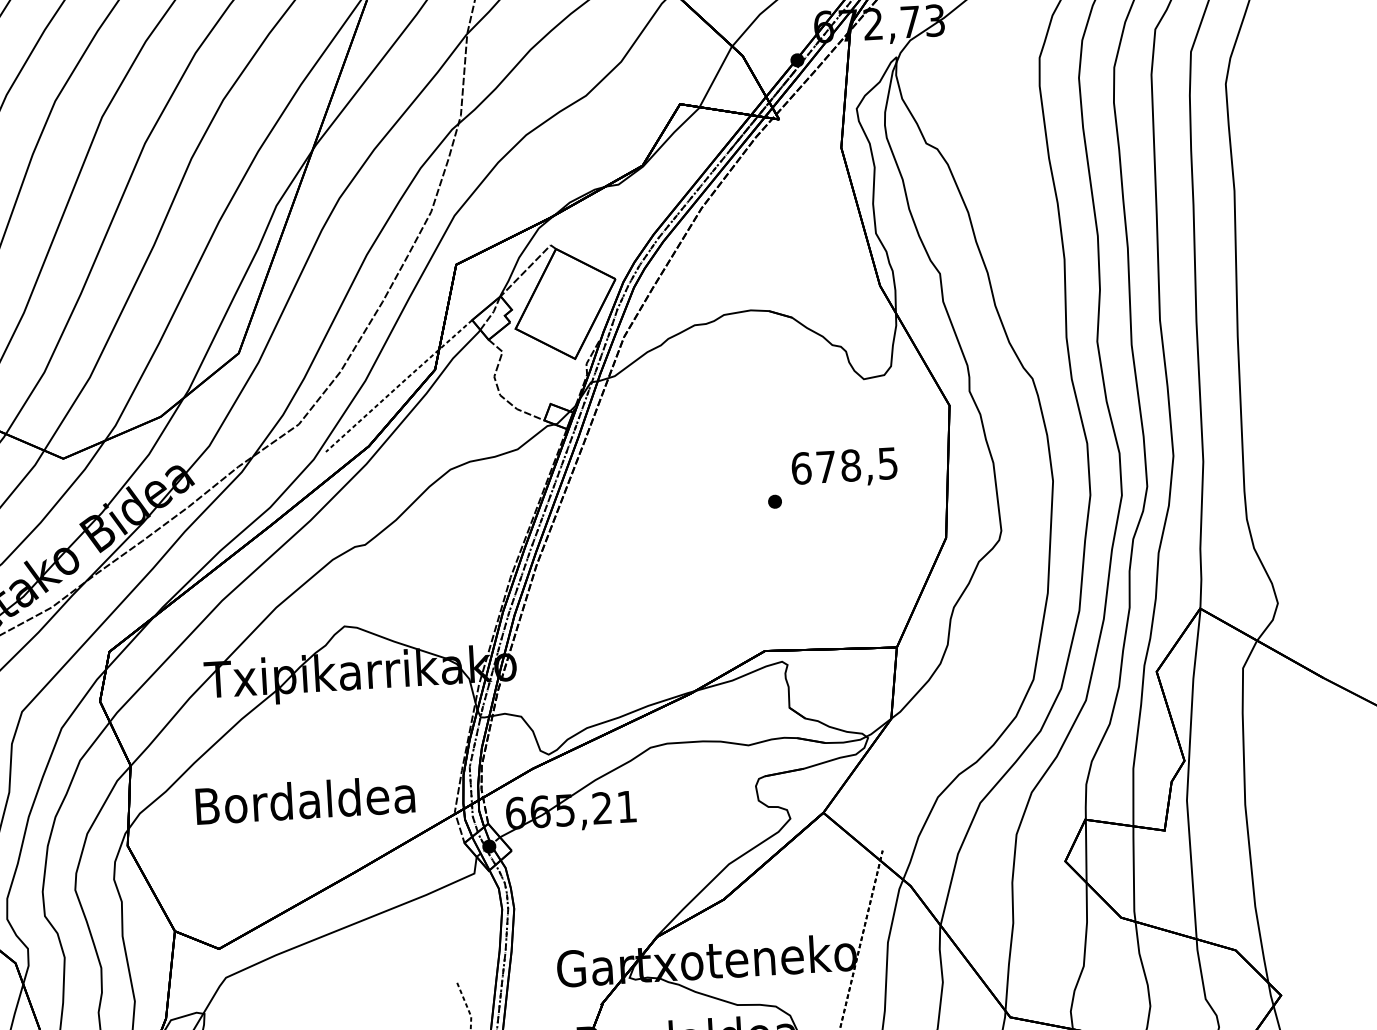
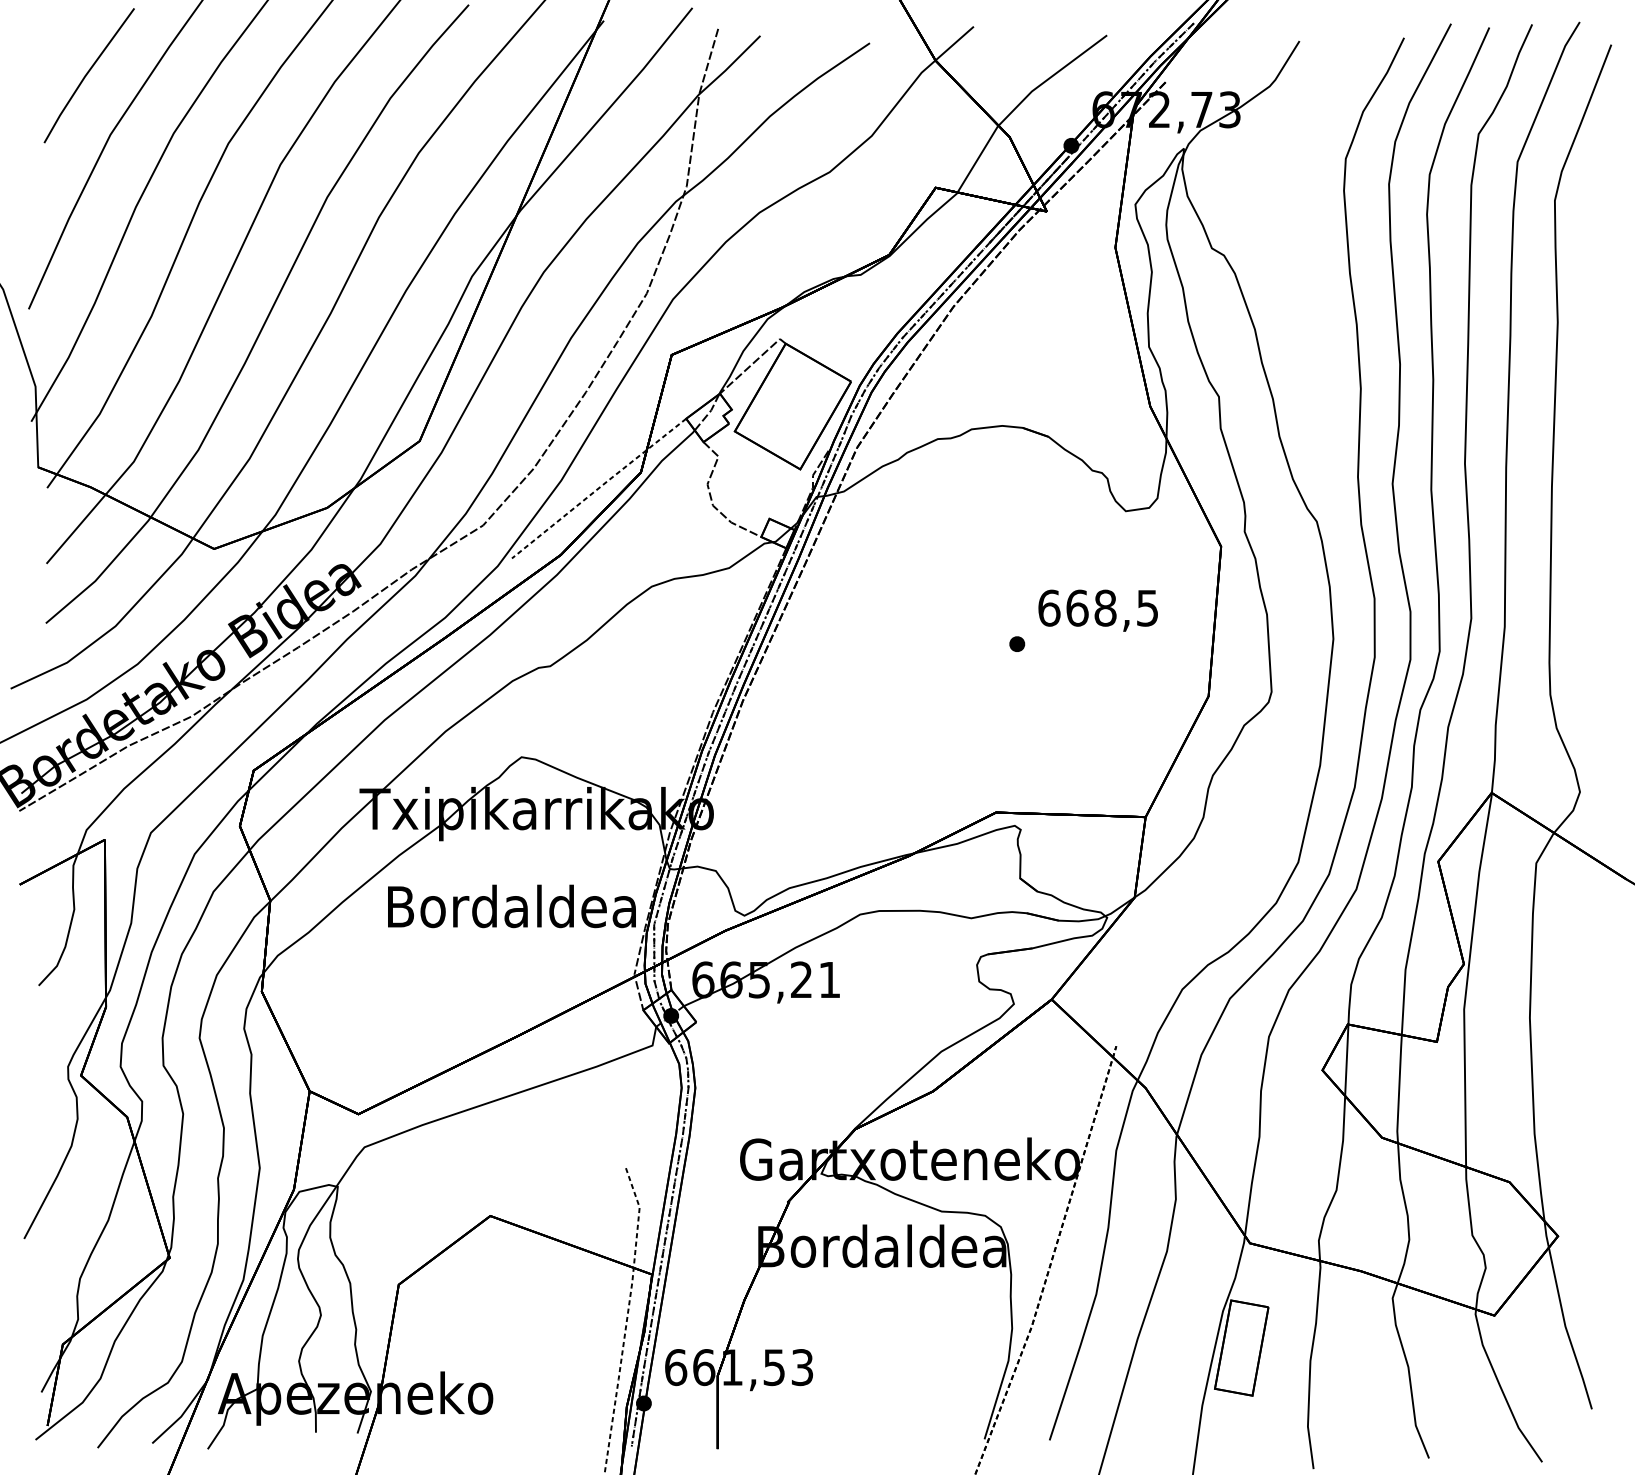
text: (826, 466) -> (1077, 607), 678,5 -> 668,5
text: (304, 800) -> (511, 906), moved

